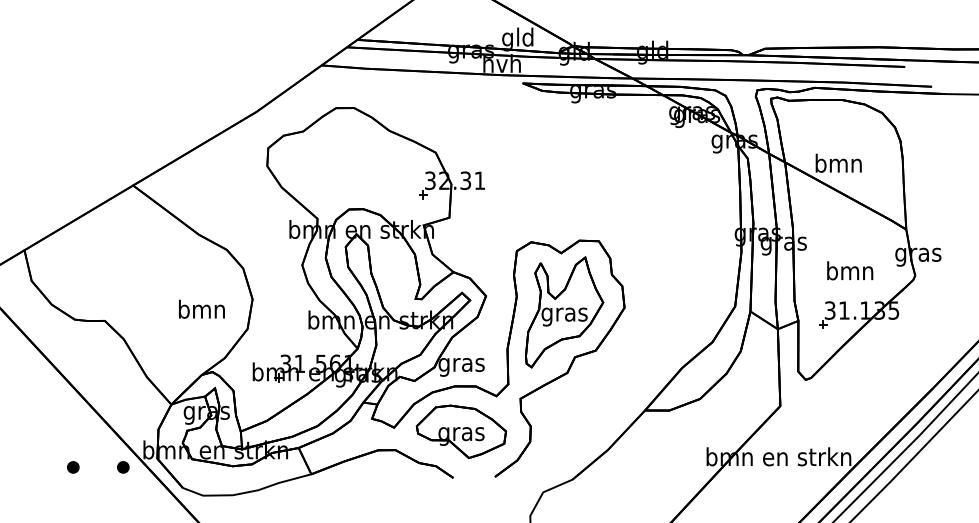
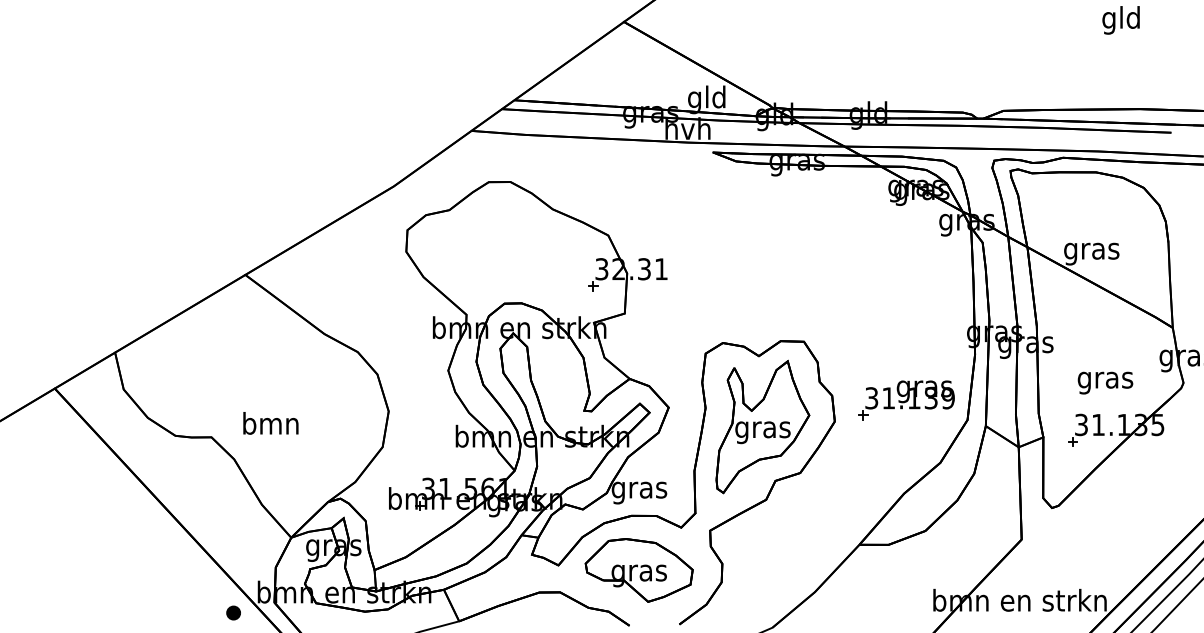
text: (838, 165) -> (1091, 250), bmn -> gras
text: (850, 272) -> (1105, 379), bmn -> gras
part: (684, 290) -> (906, 400), added
text: (201, 309) -> (270, 423), moved
part: (73, 466) -> (173, 612), removed

